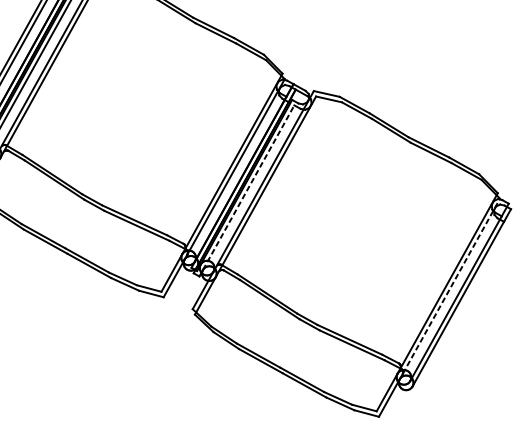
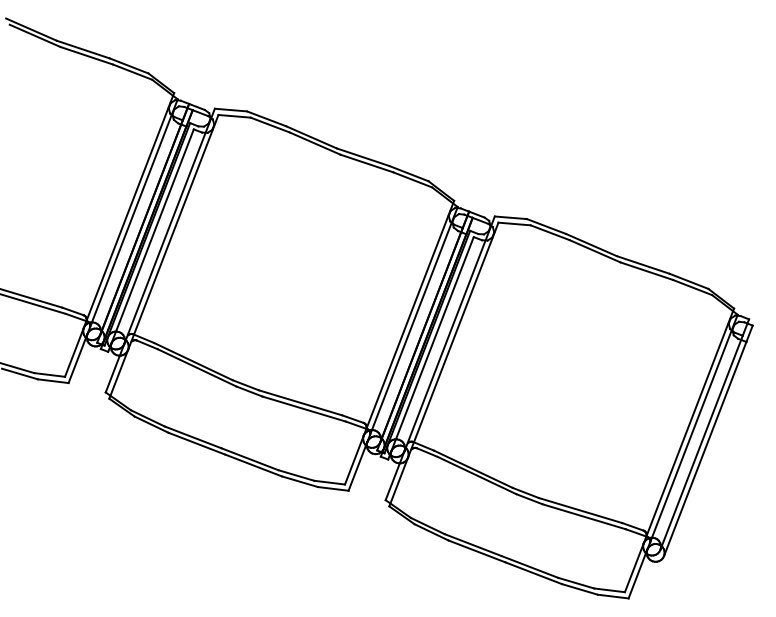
line: (248, 187) -> (432, 344), dashed -> solid
line: (451, 286) -> (694, 428), dashed -> solid

